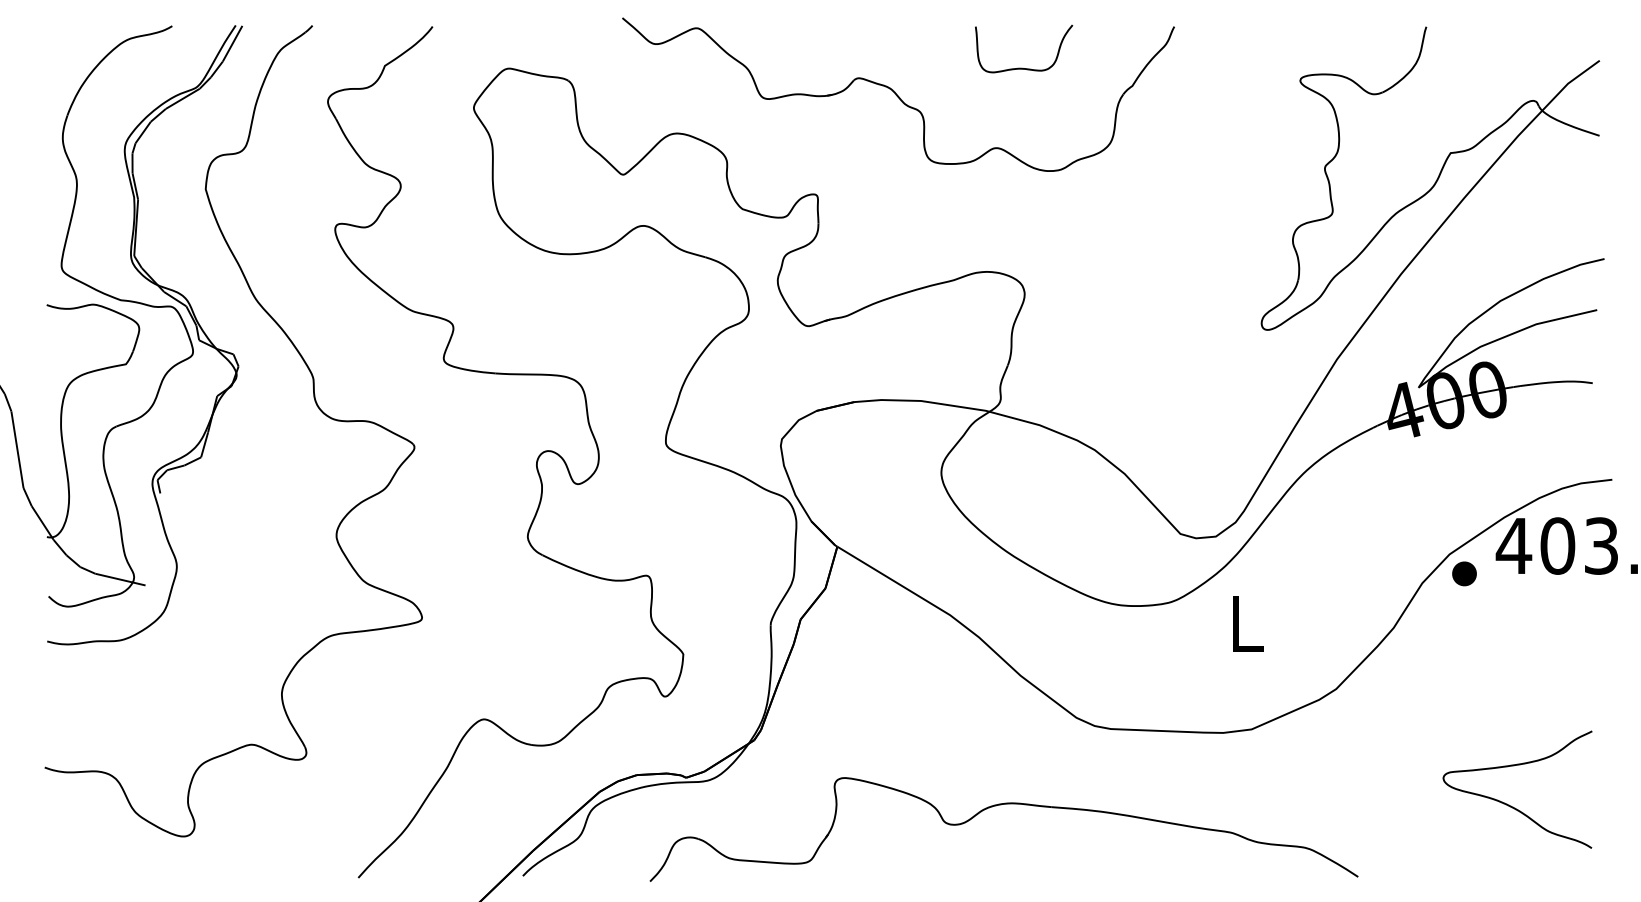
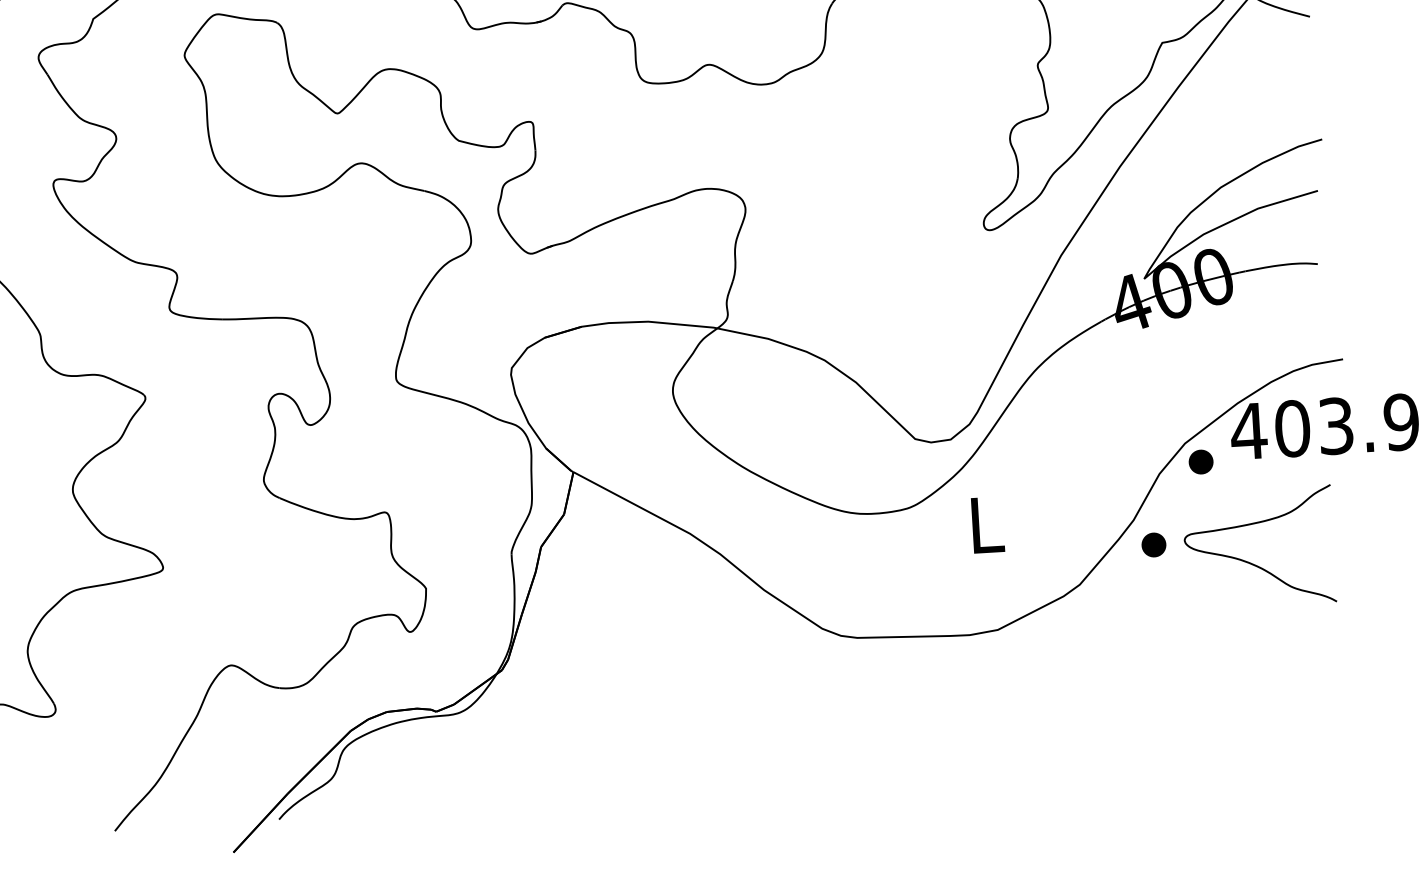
part: (1412, 653) -> (1153, 544), added
curve: (1509, 804) -> (1252, 562), moved
part: (996, 806) -> (747, 722), removed

